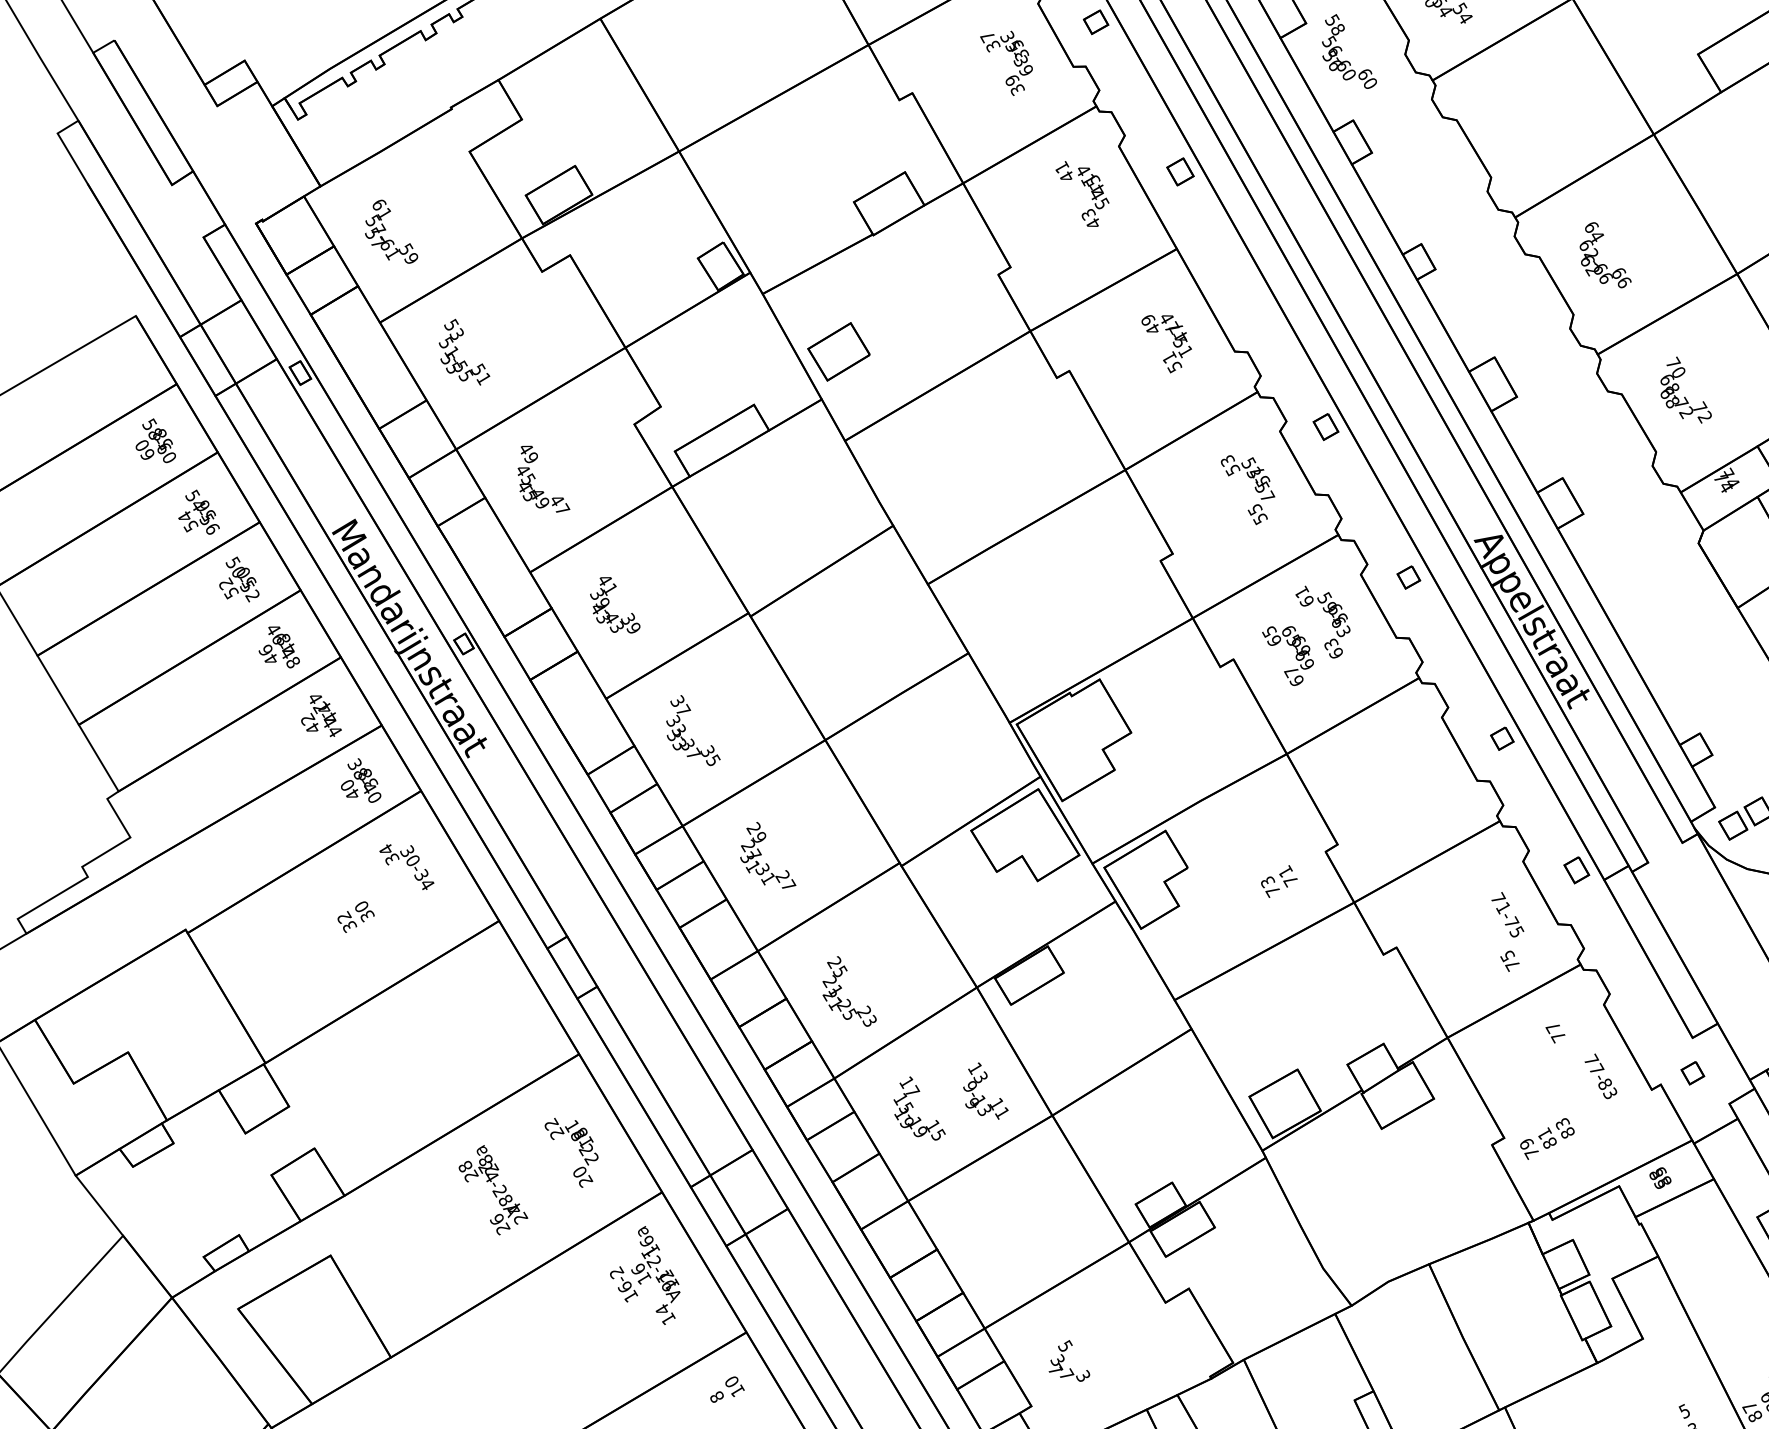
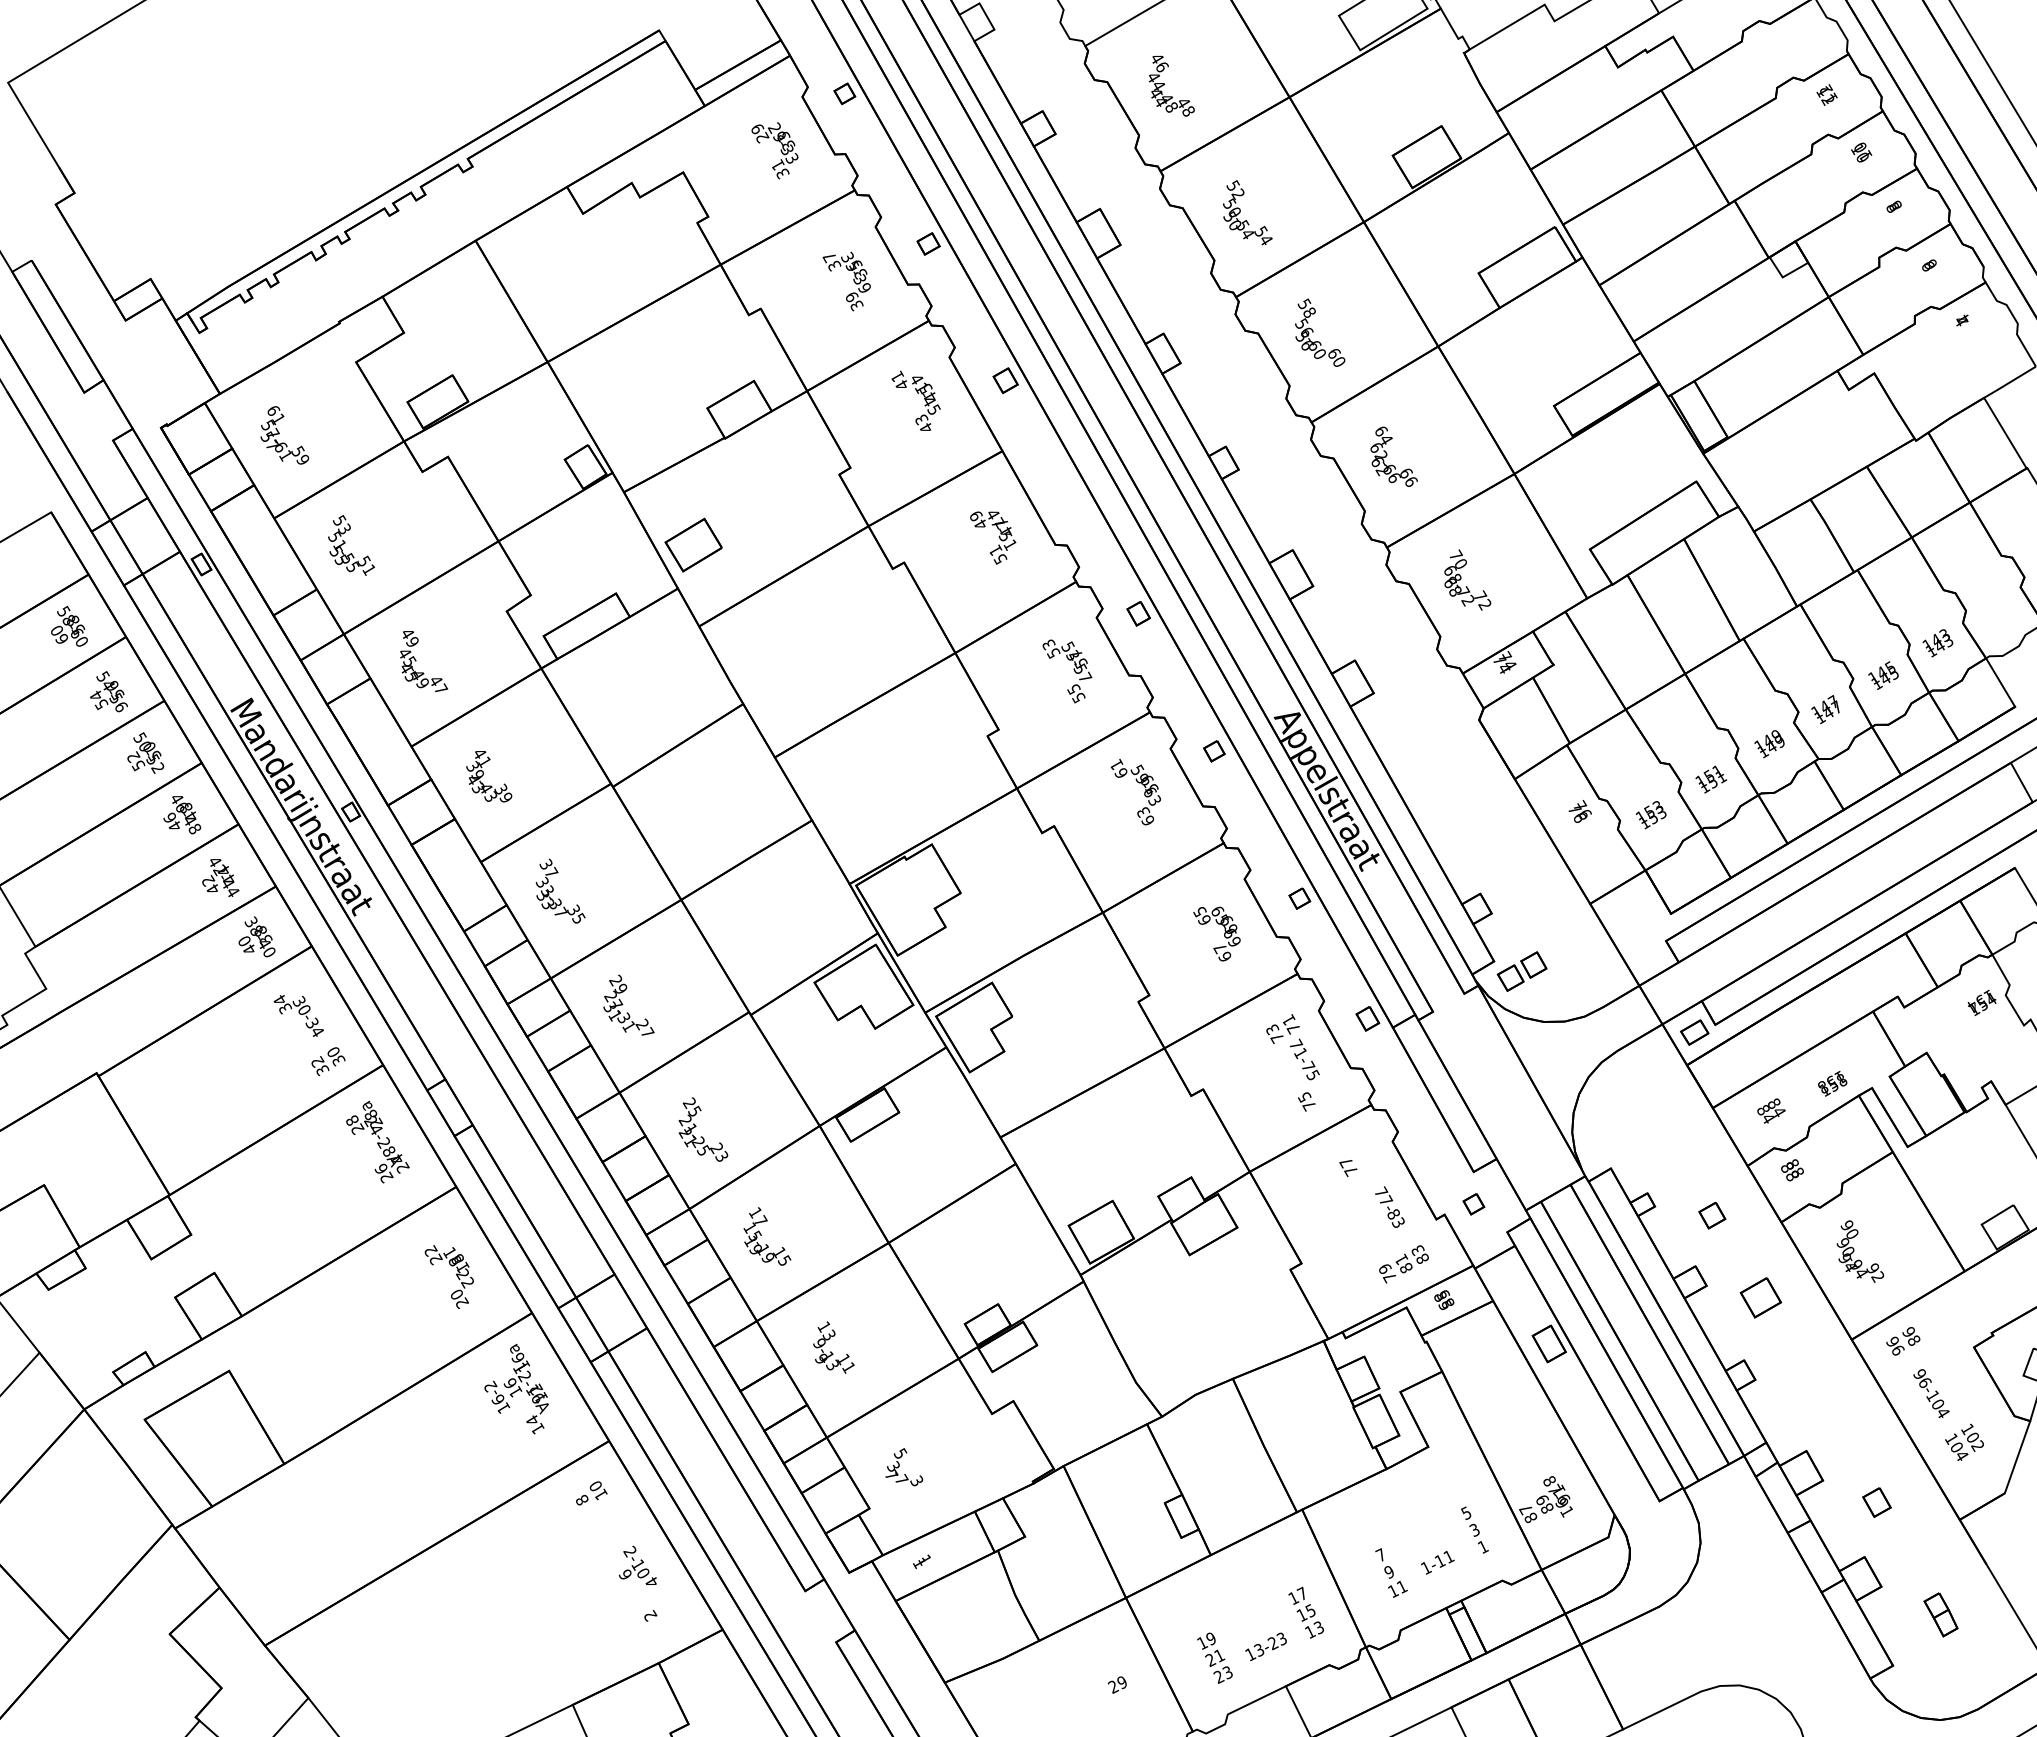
text: (1349, 51) -> (1320, 332), moved
text: (1287, 655) -> (1216, 933), moved
text: (1278, 880) -> (1282, 1028), moved
text: (356, 916) -> (328, 1061), moved
text: (985, 1090) -> (833, 1347), moved
text: (1546, 1139) -> (1403, 1264), moved
text: (492, 1189) -> (377, 1141), moved

